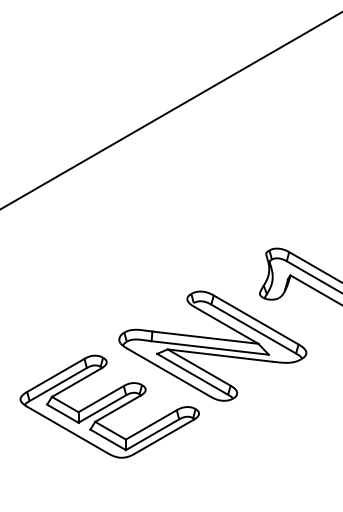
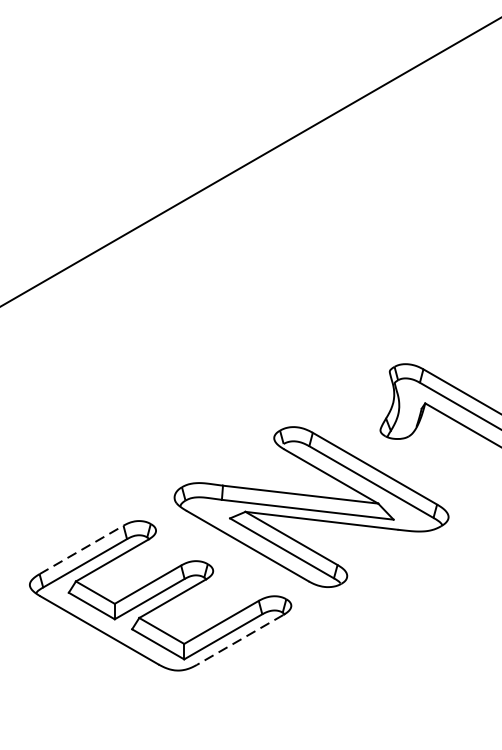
line: (56, 375) -> (82, 550), solid -> dashed
line: (163, 437) -> (239, 640), solid -> dashed

